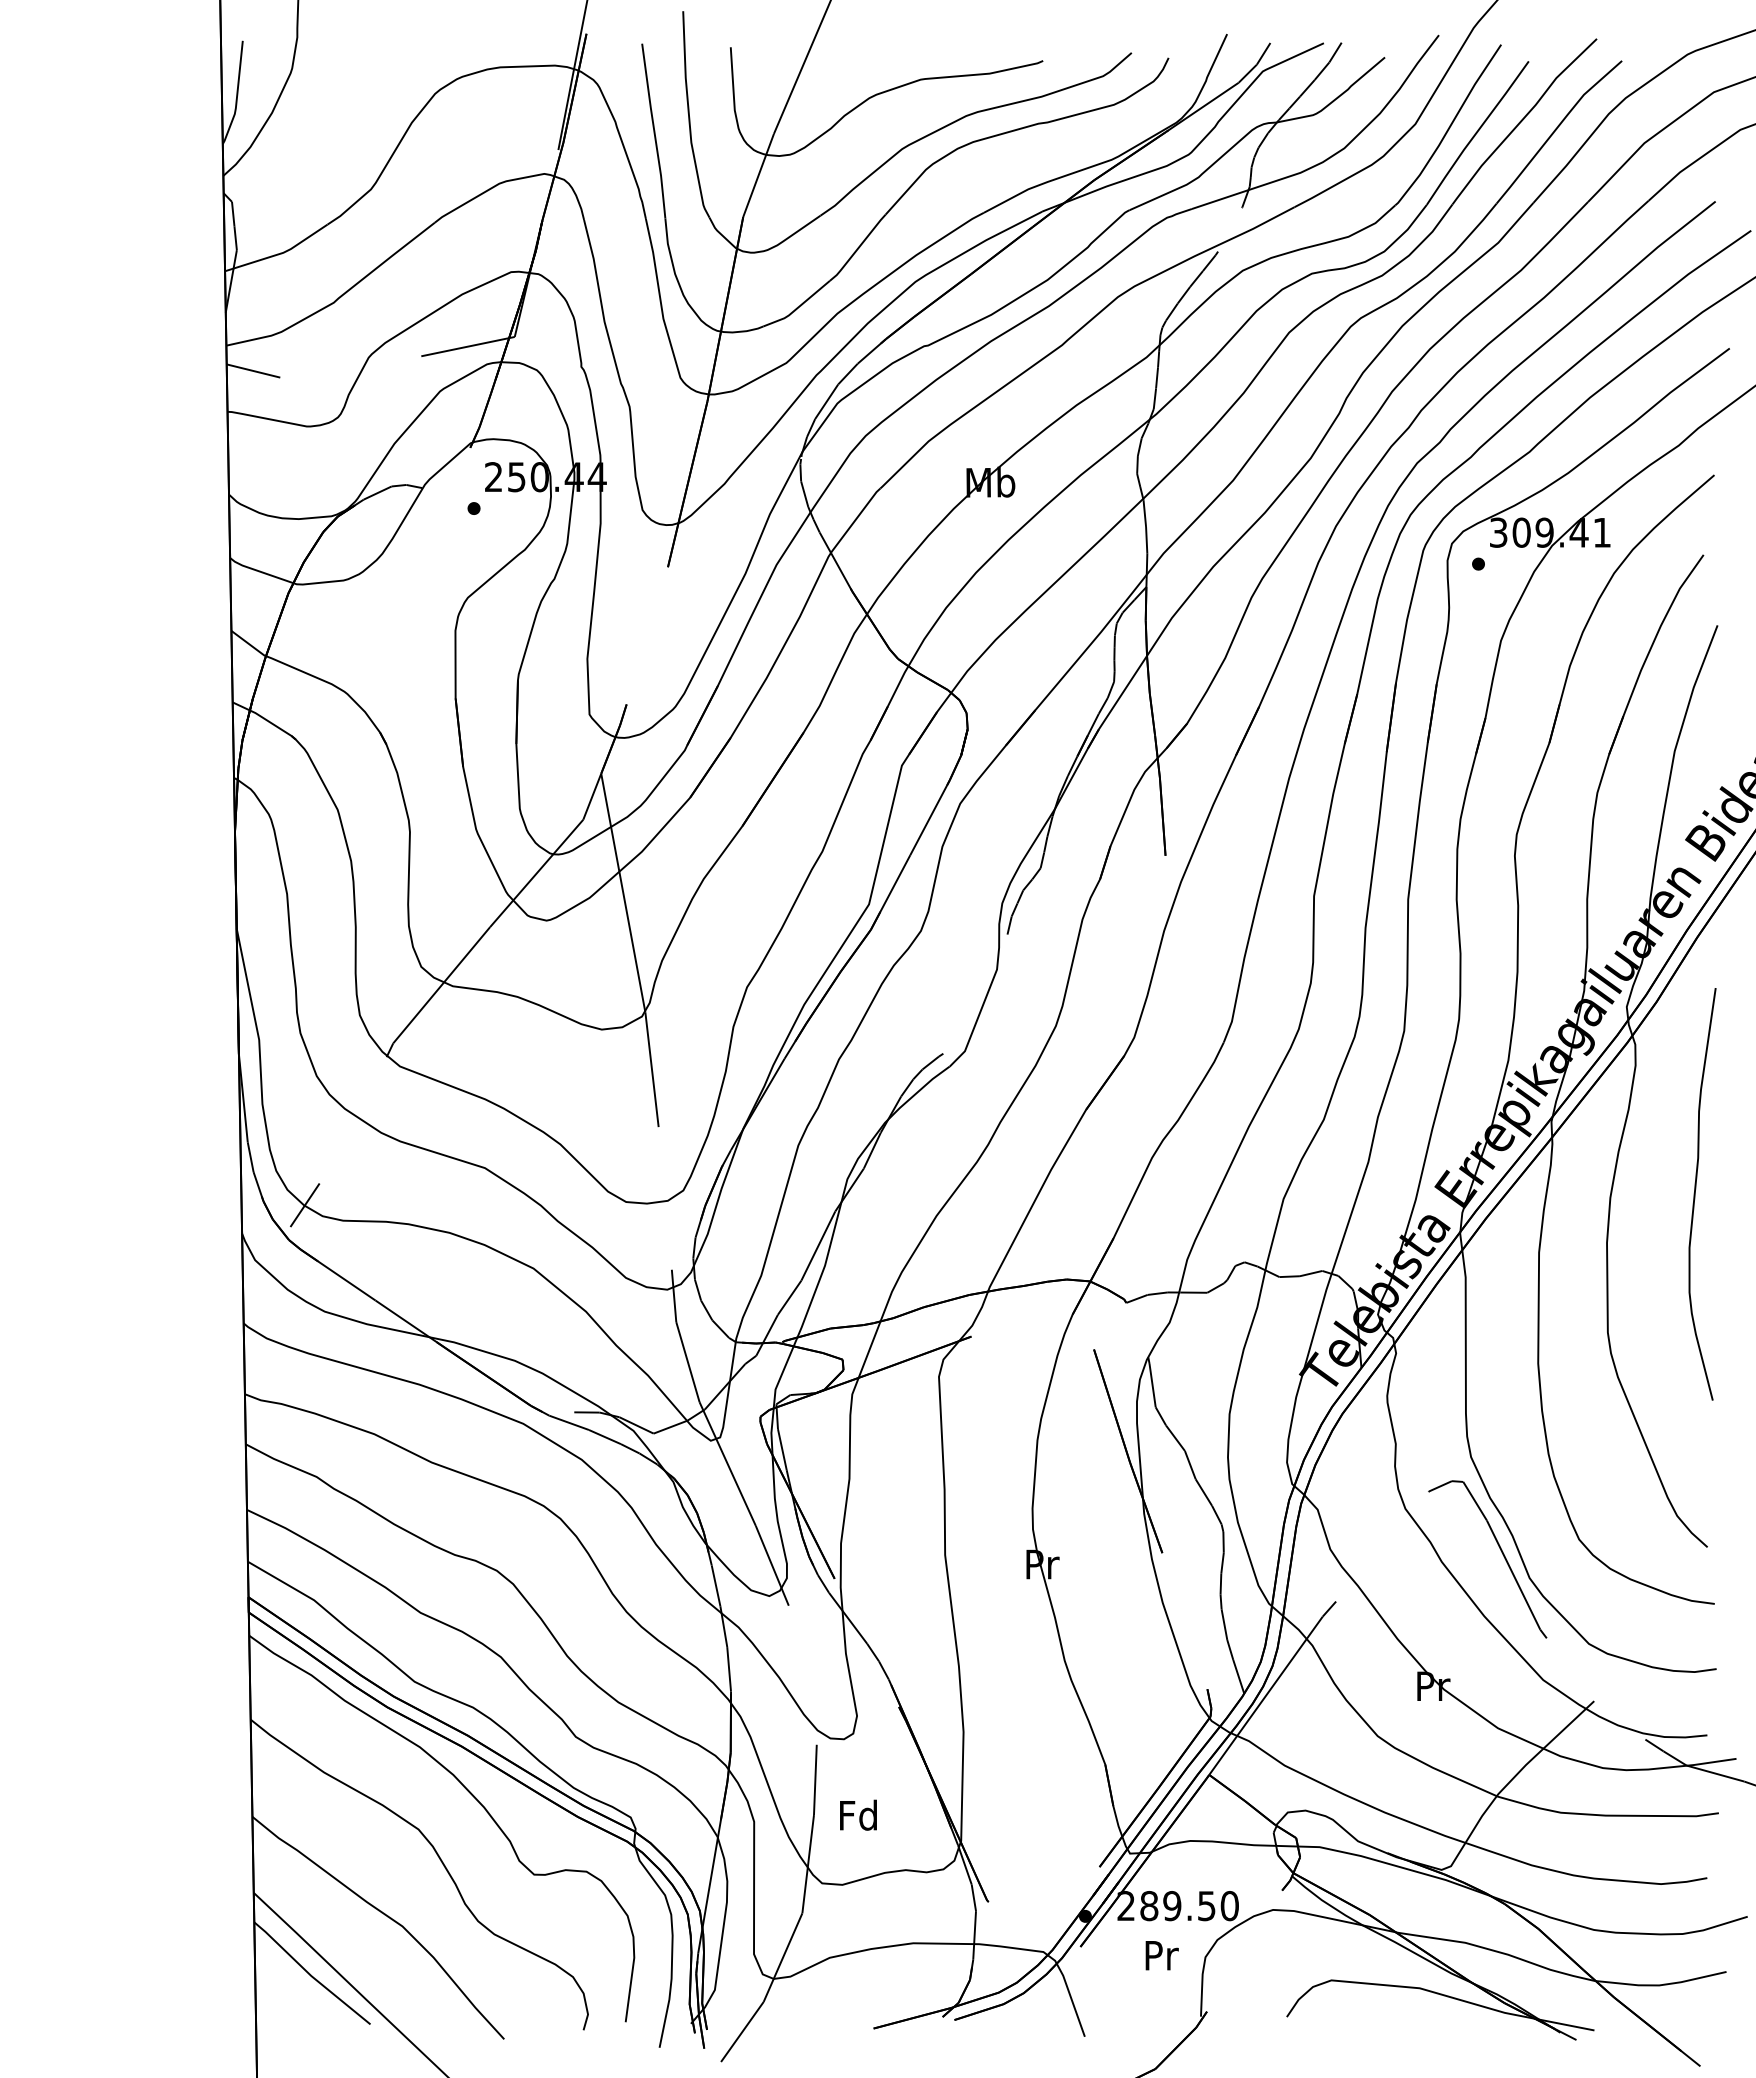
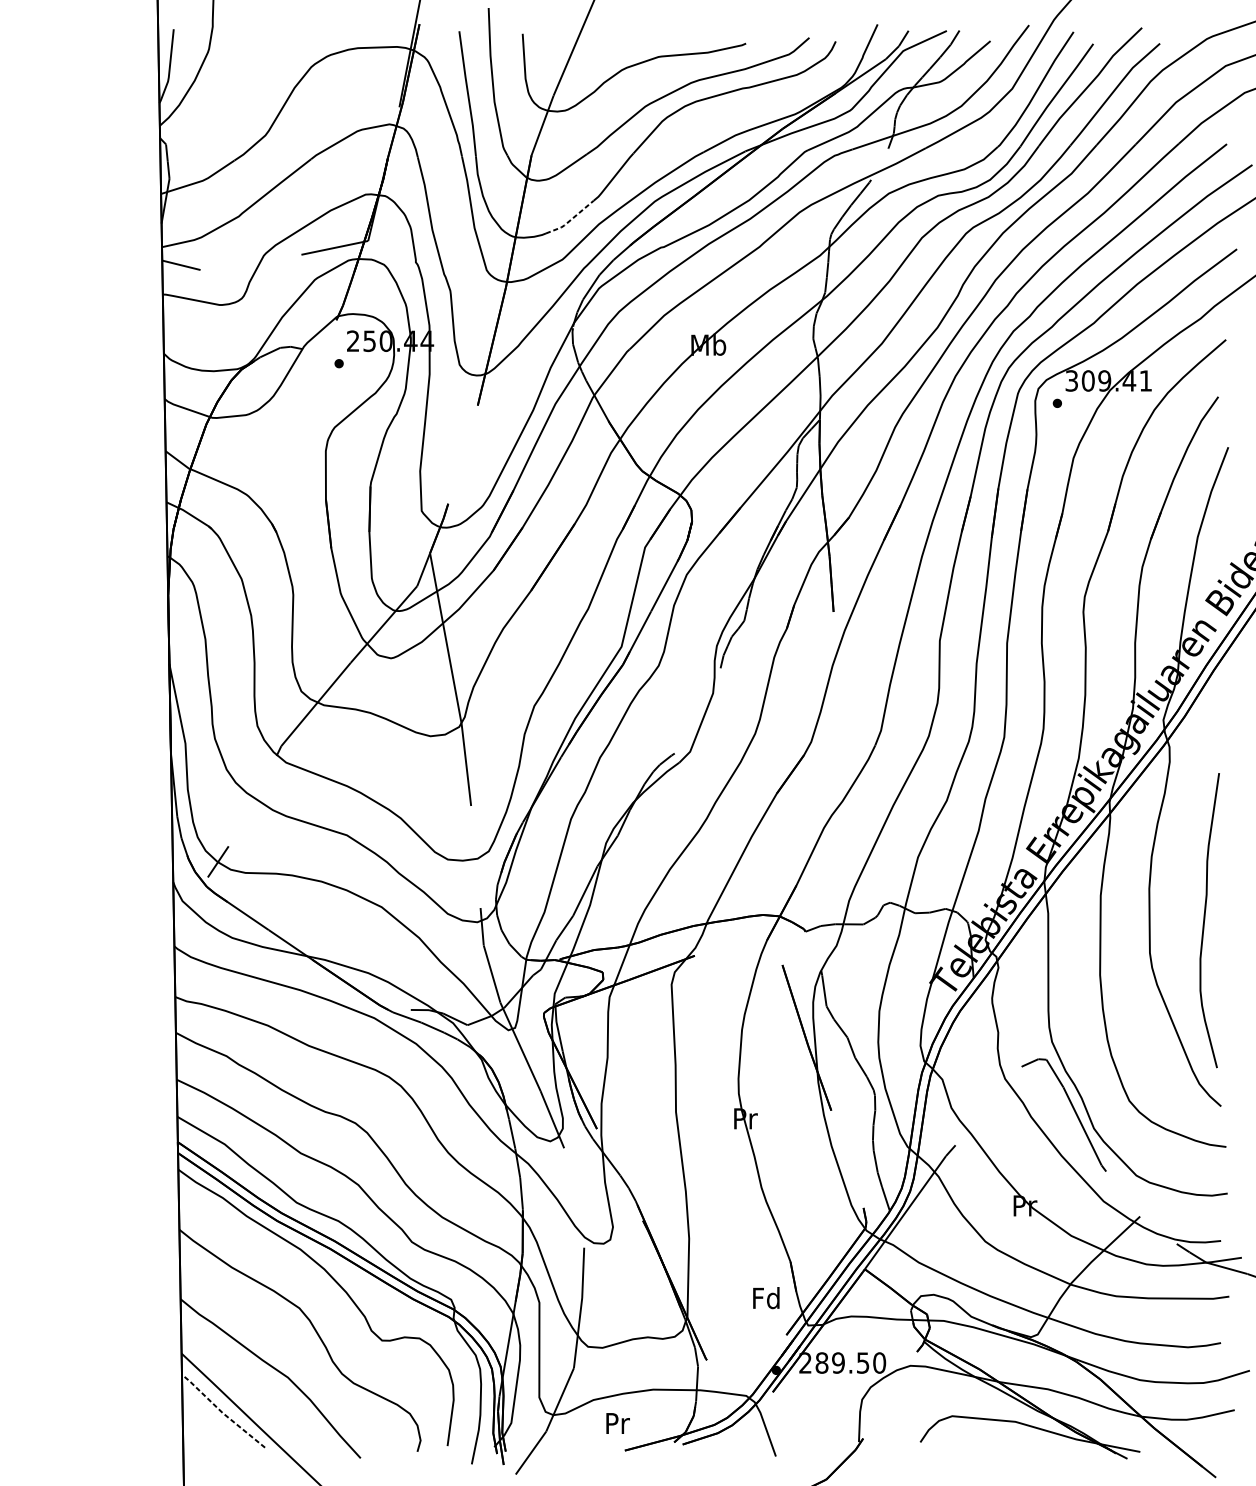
line: (798, 307) -> (571, 219), solid -> dashed
curve: (1695, 1194) -> (1204, 920), moved
text: (858, 1814) -> (766, 1297), moved
text: (1161, 1955) -> (617, 1423), moved
line: (310, 1975) -> (222, 1412), solid -> dashed

